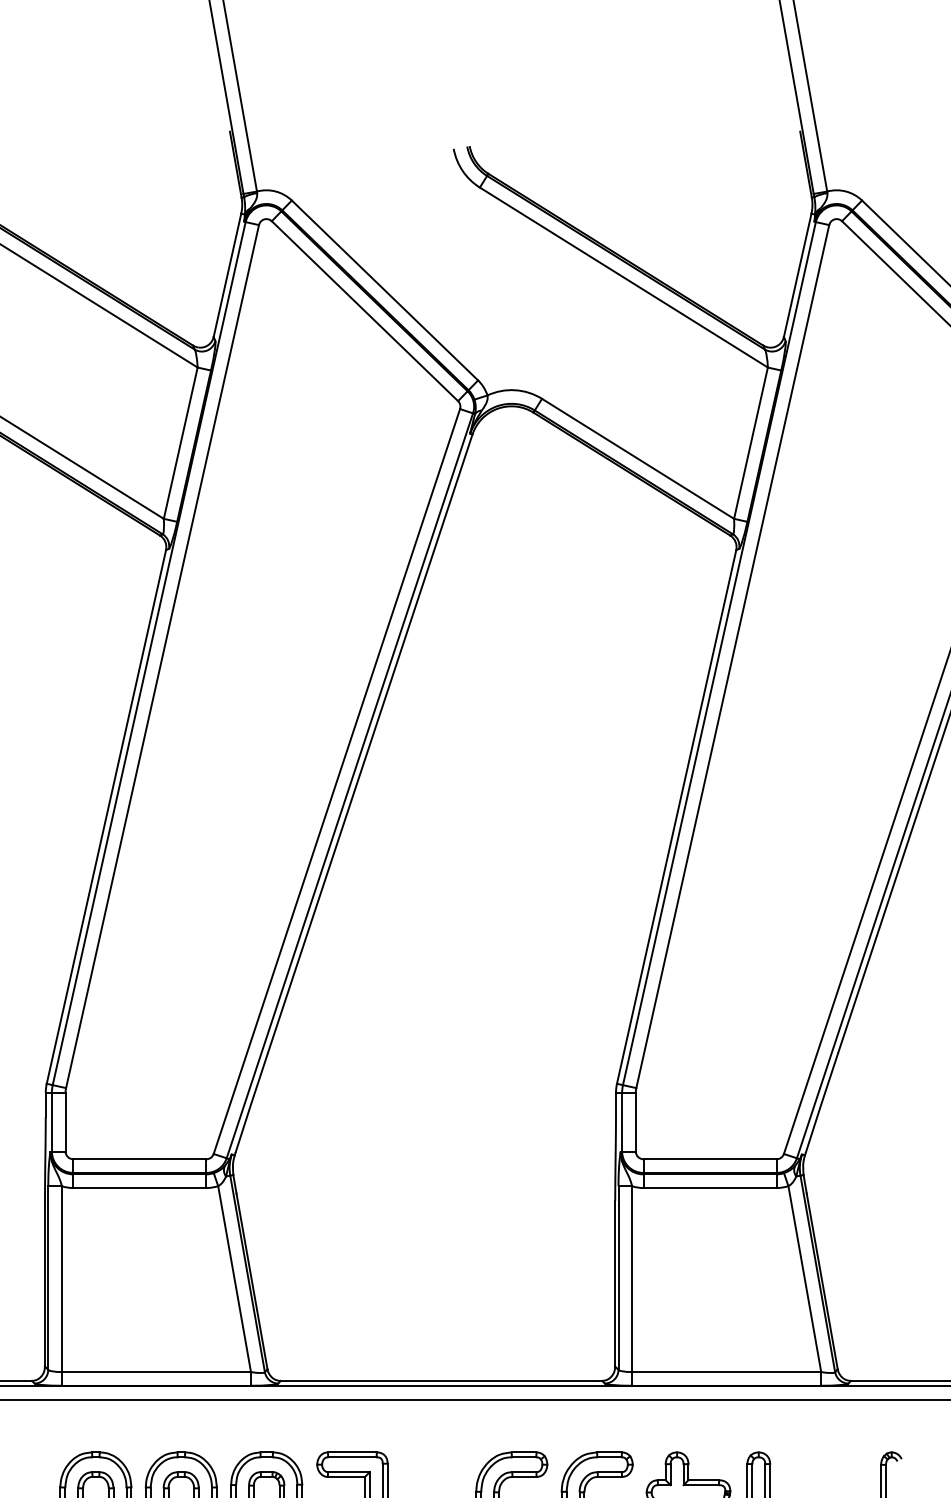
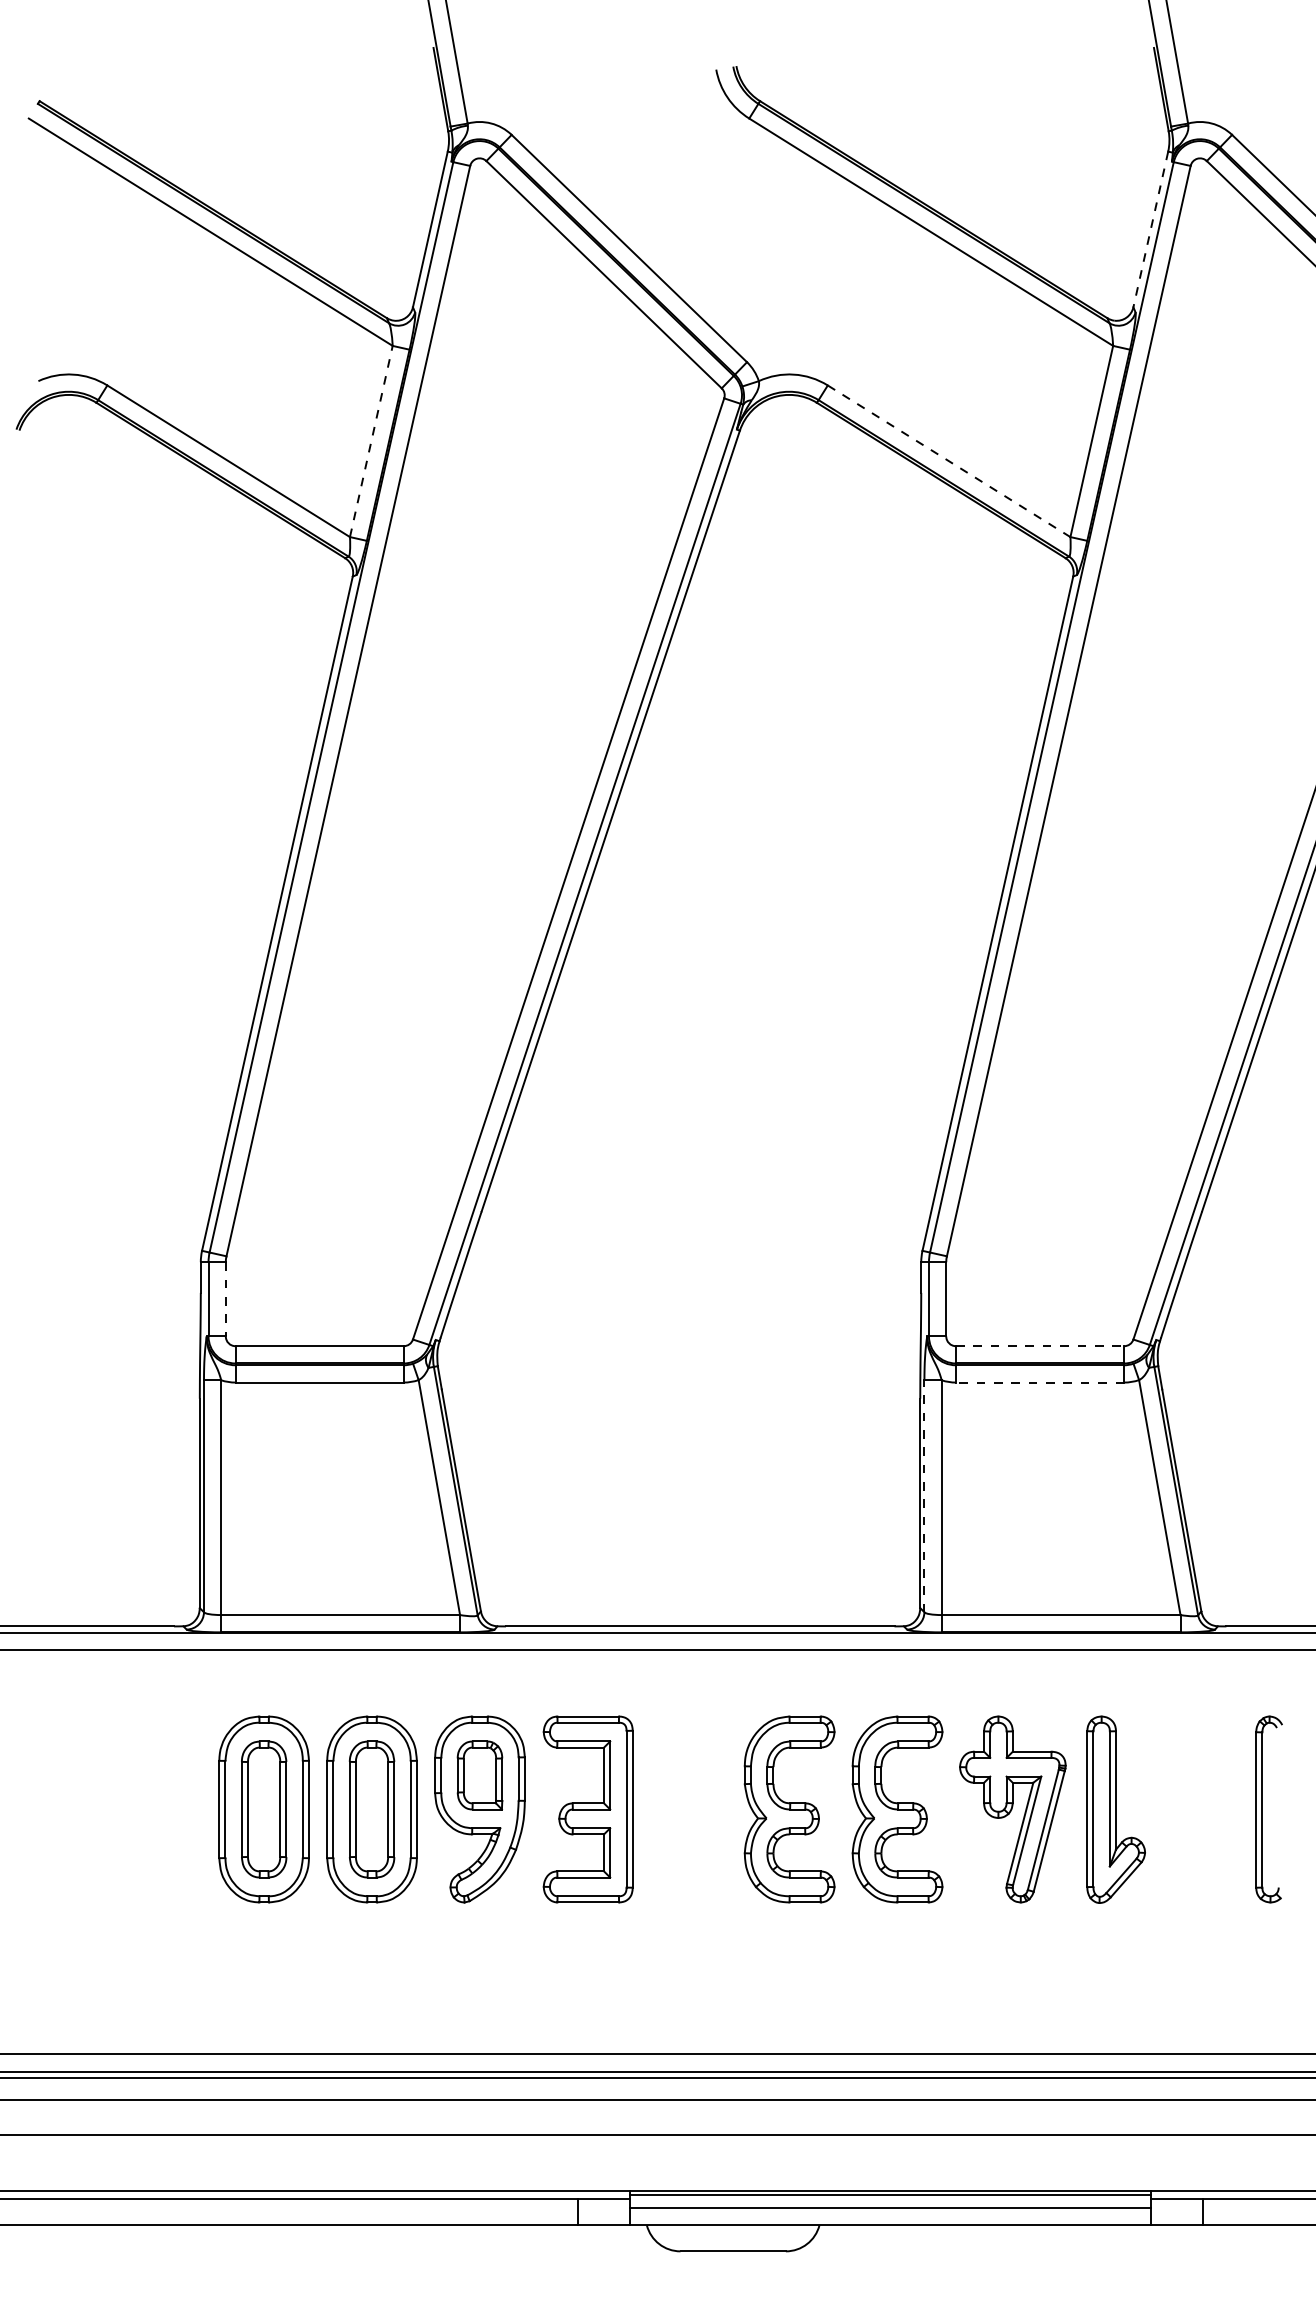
line: (797, 275) -> (1150, 229), solid -> dashed
line: (180, 443) -> (371, 441), solid -> dashed
line: (638, 459) -> (949, 461), solid -> dashed
line: (65, 1122) -> (225, 1299), solid -> dashed
line: (710, 1159) -> (1040, 1346), solid -> dashed
line: (709, 1187) -> (1039, 1382), solid -> dashed
line: (618, 1278) -> (924, 1496), solid -> dashed

